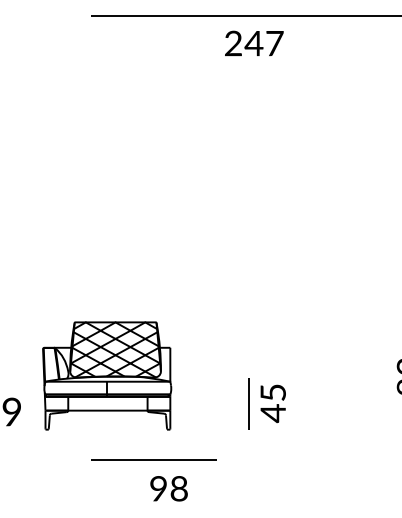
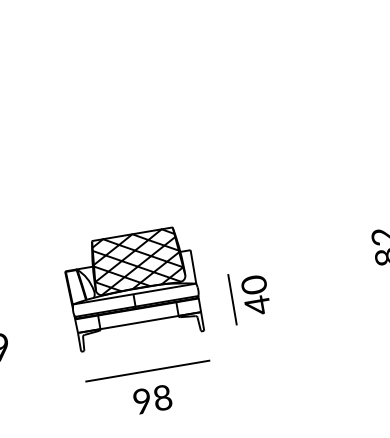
part: (107, 375) -> (133, 287), moved
text: (272, 392) -> (253, 284), 45 -> 40
text: (168, 488) -> (152, 399), moved

